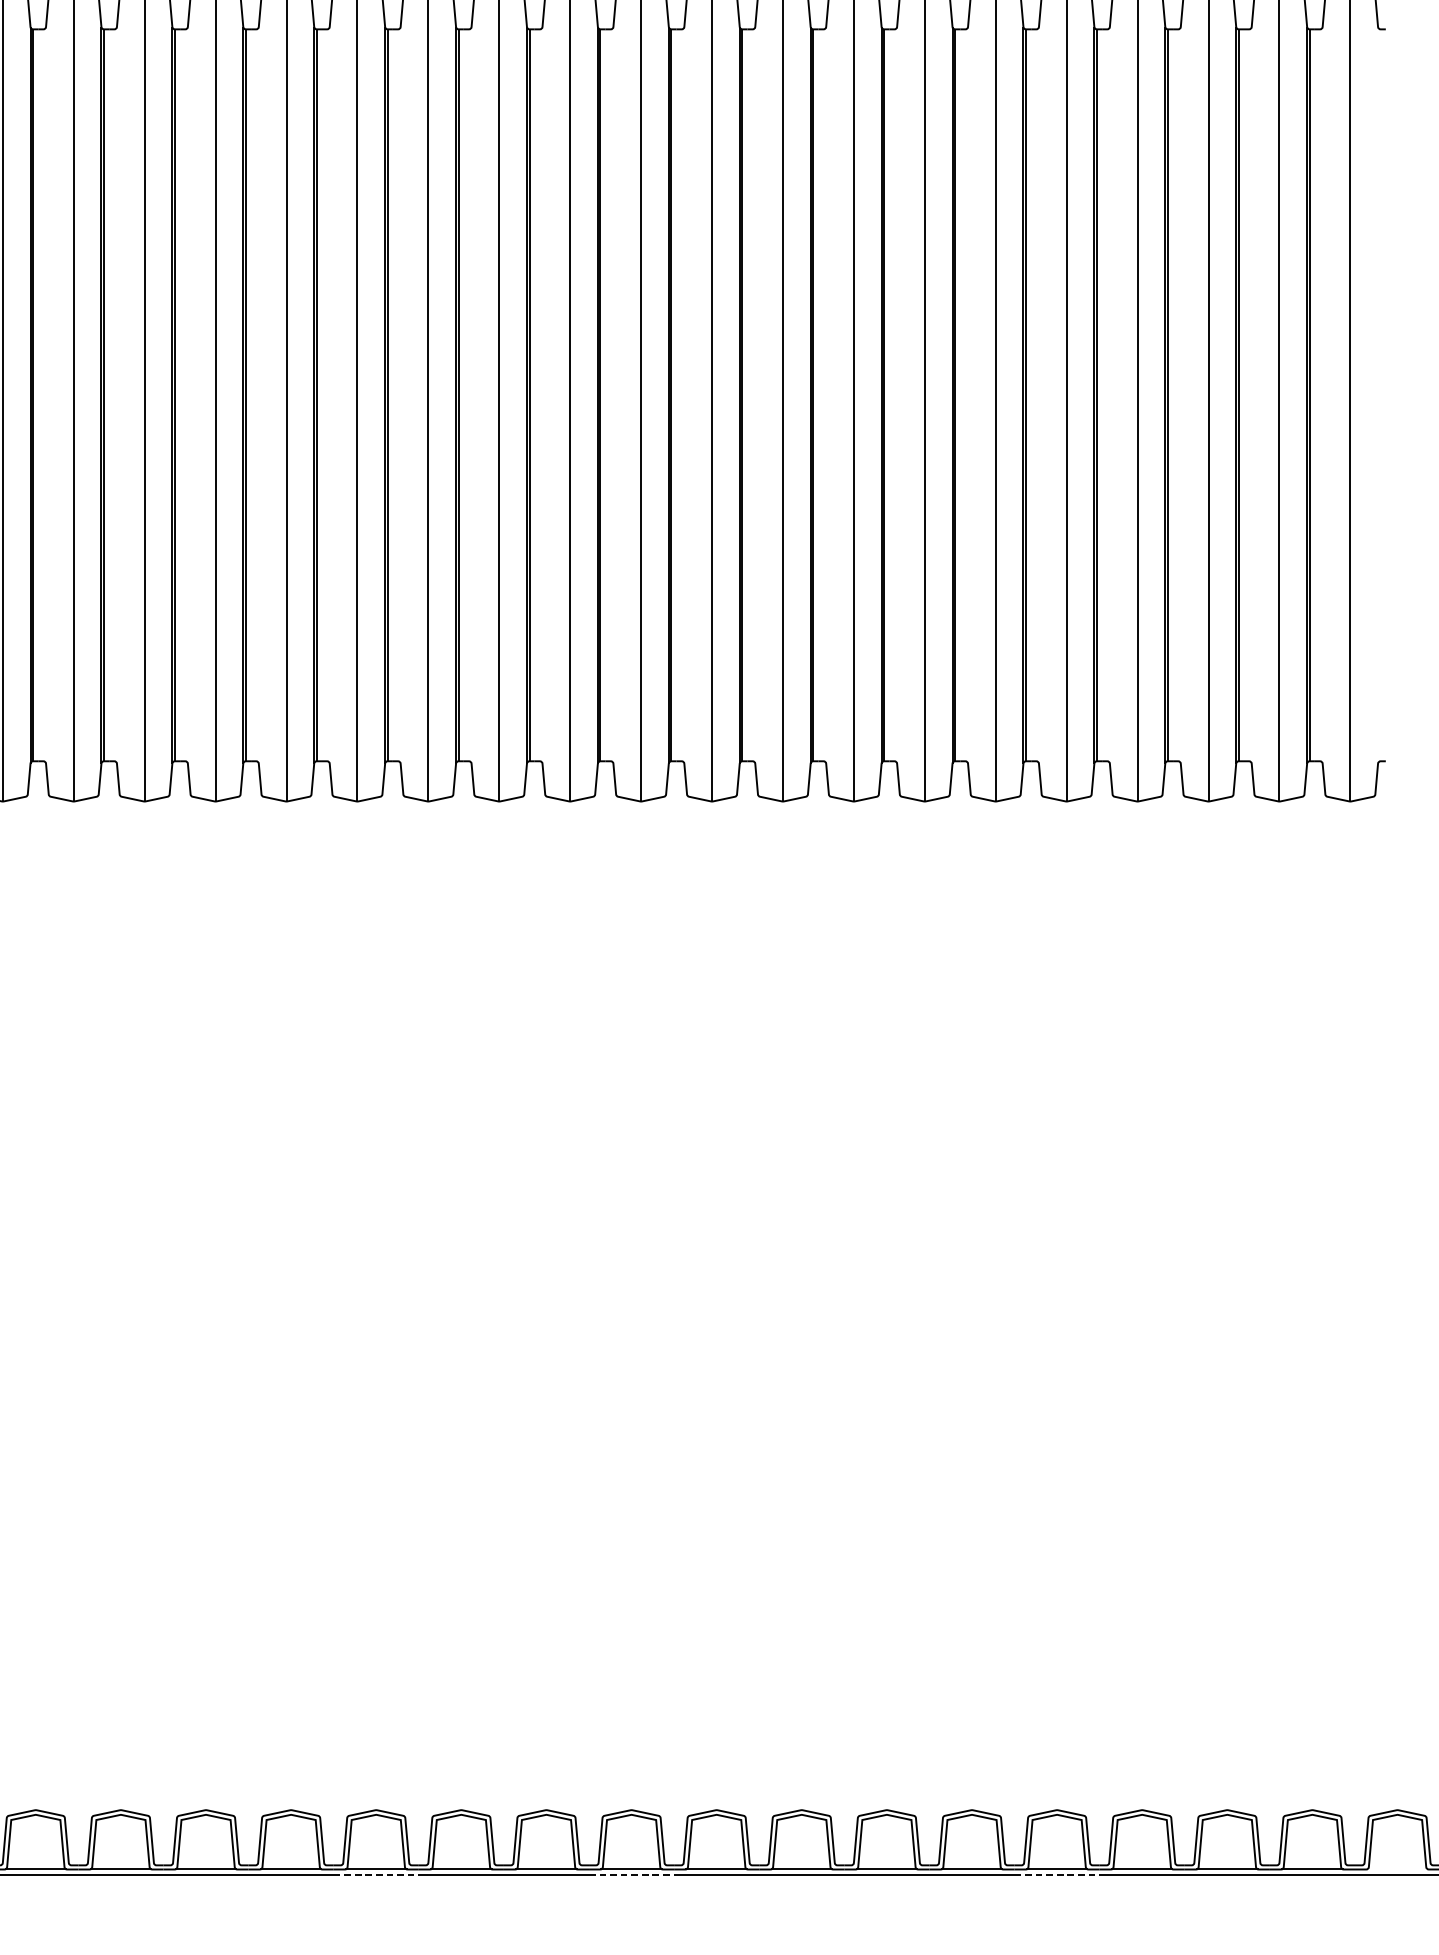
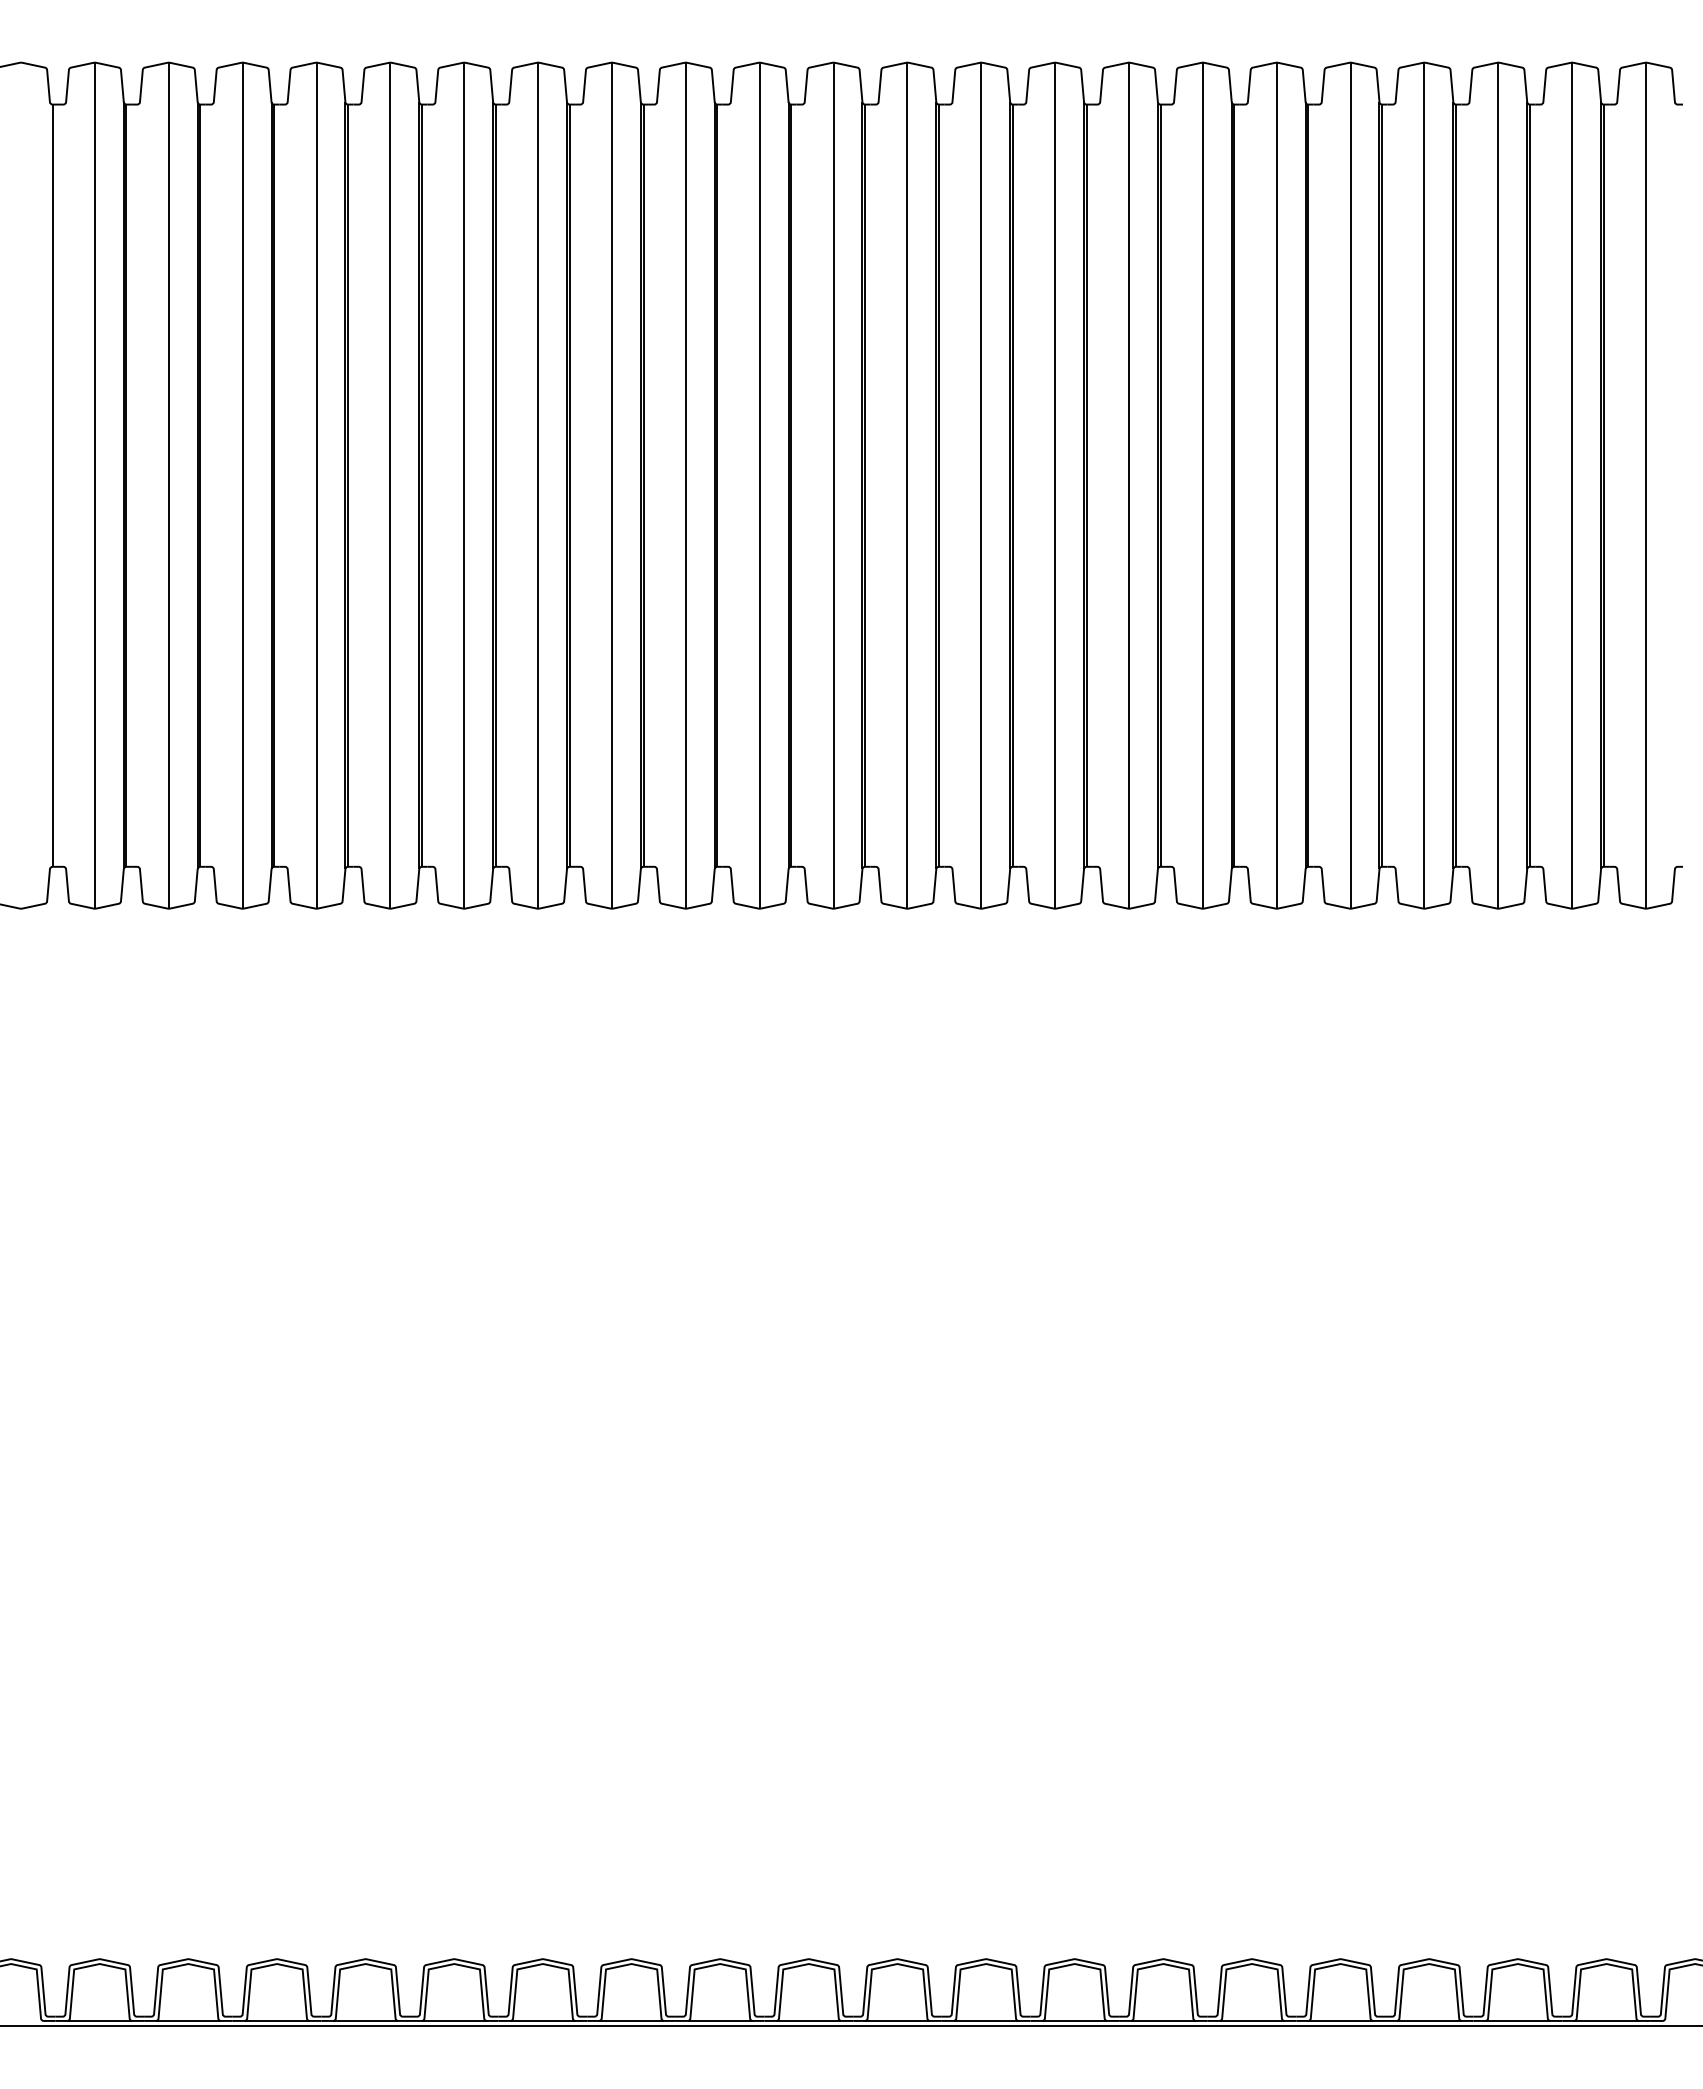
line: (377, 1874) -> (632, 2026), dashed -> solid
line: (632, 1874) -> (898, 2026), dashed -> solid
line: (1057, 1874) -> (1341, 2026), dashed -> solid

